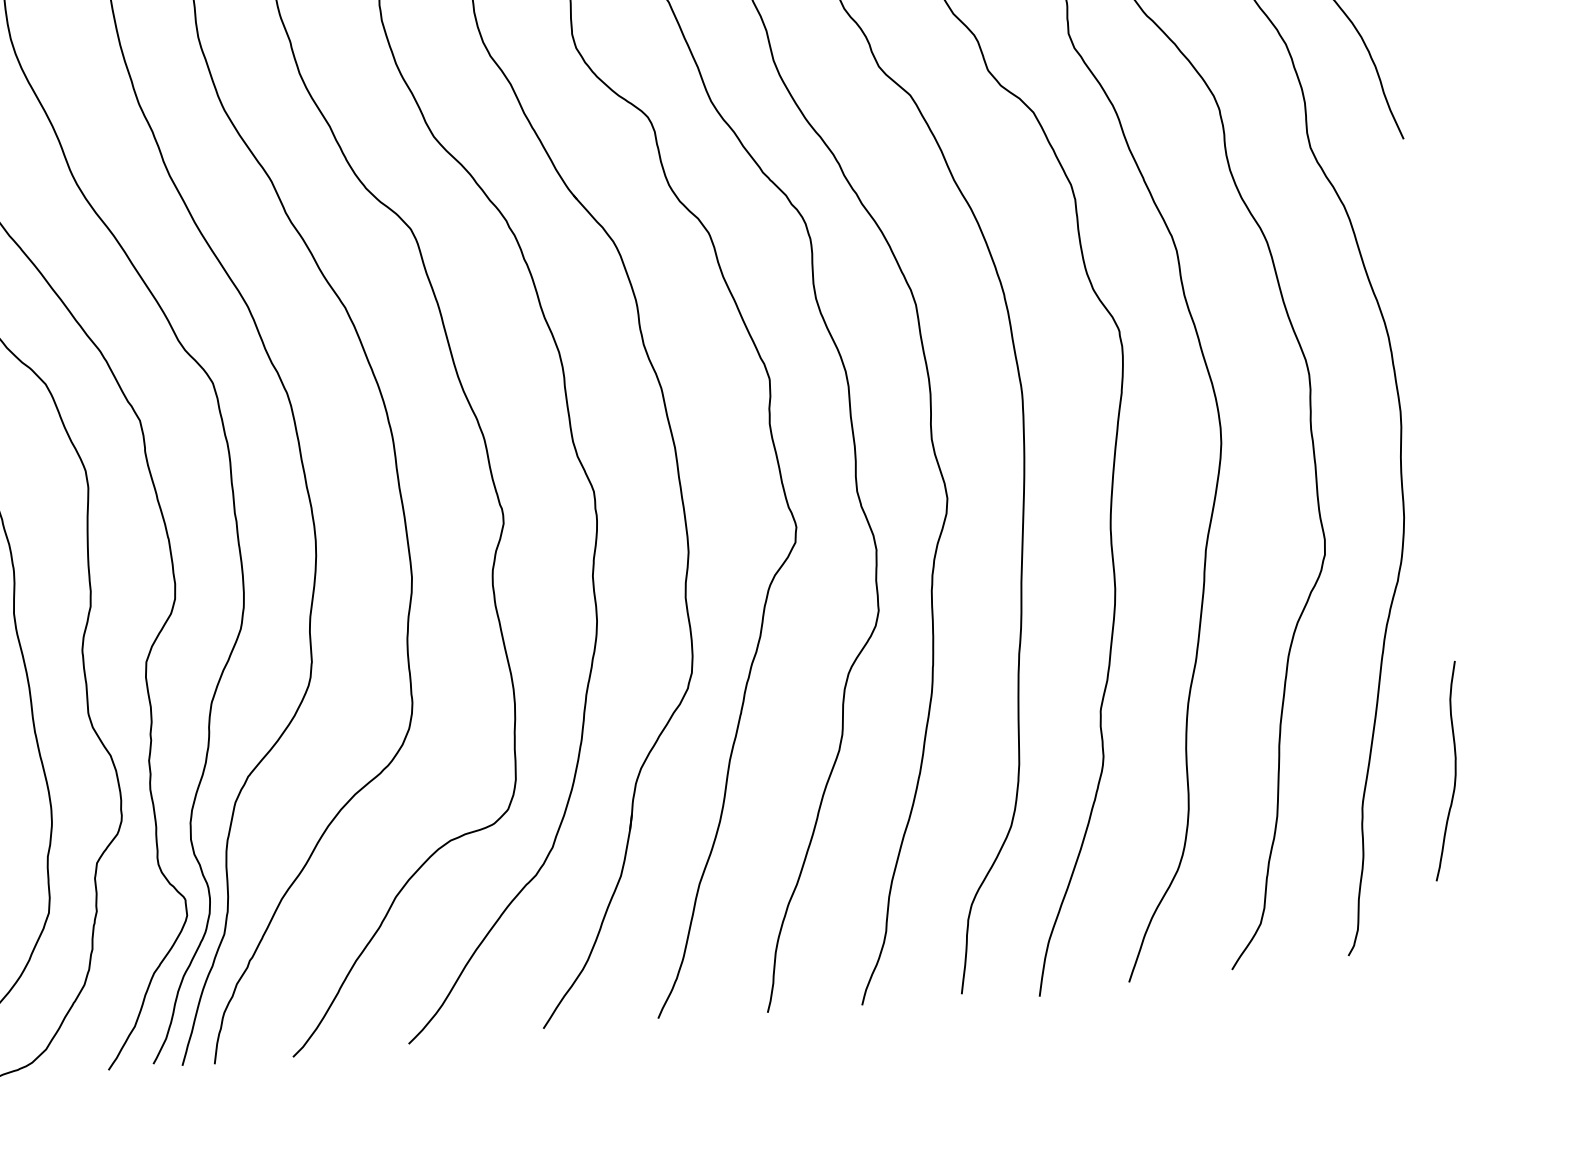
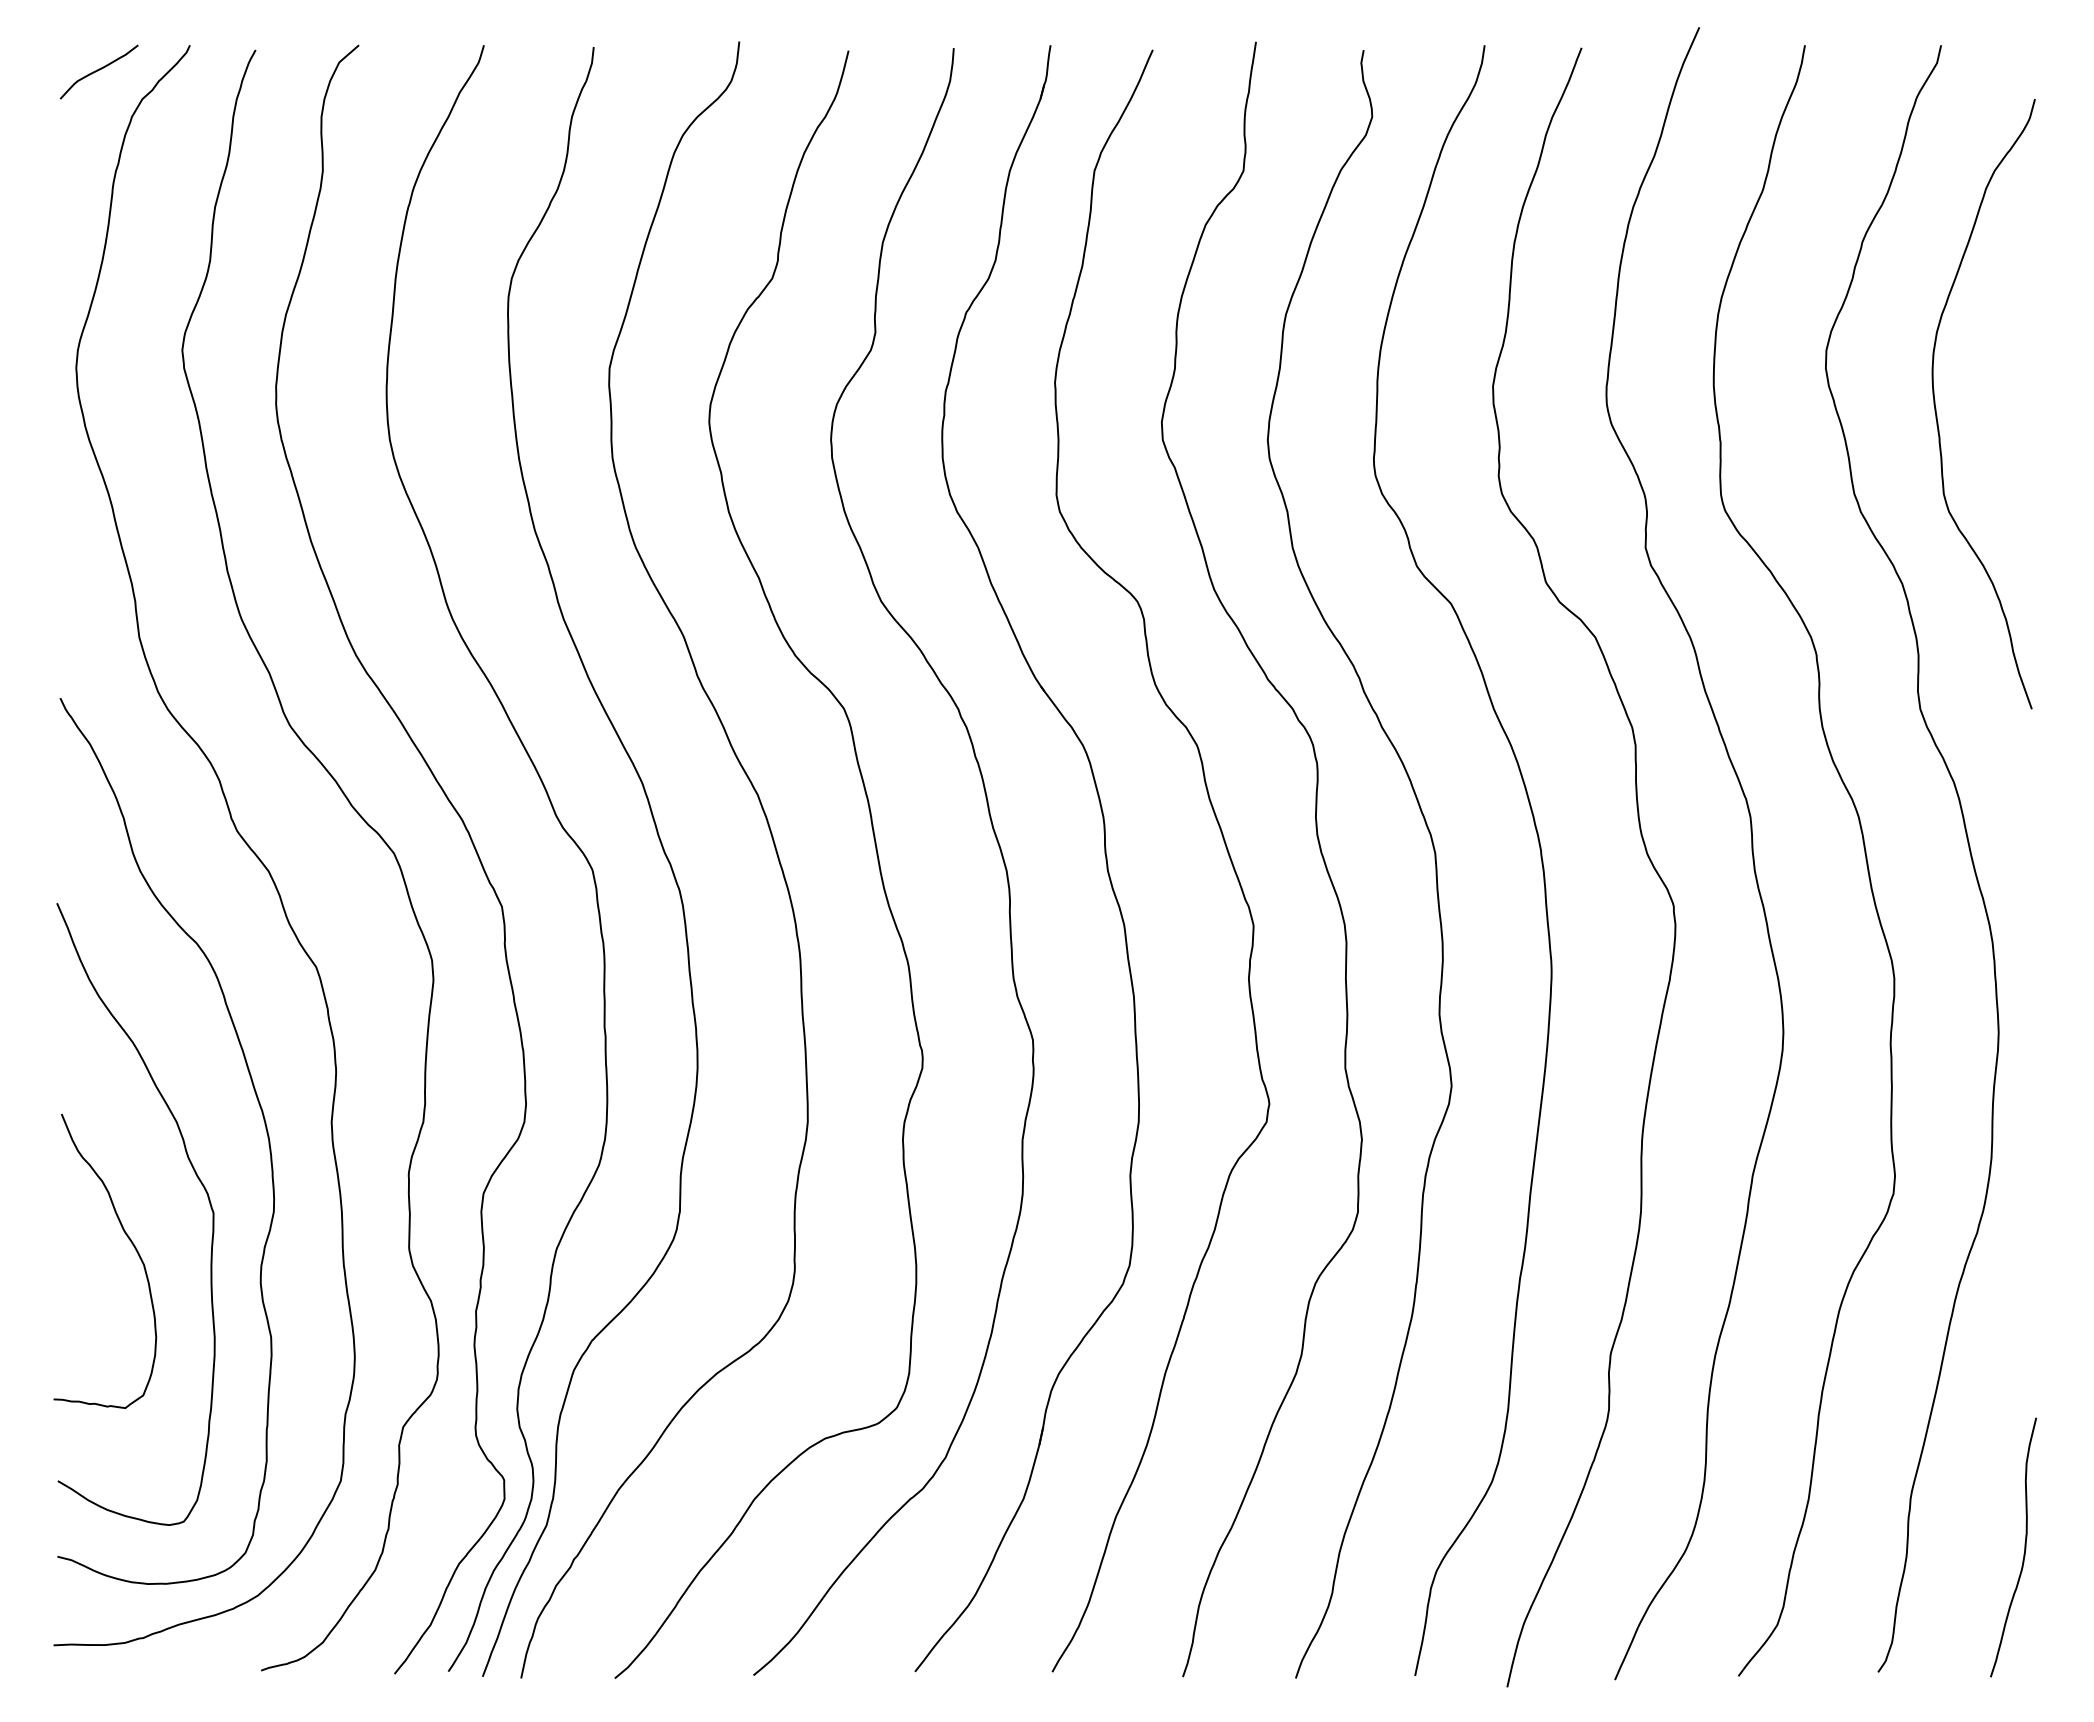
curve: (1454, 770) -> (2024, 1547), moved

